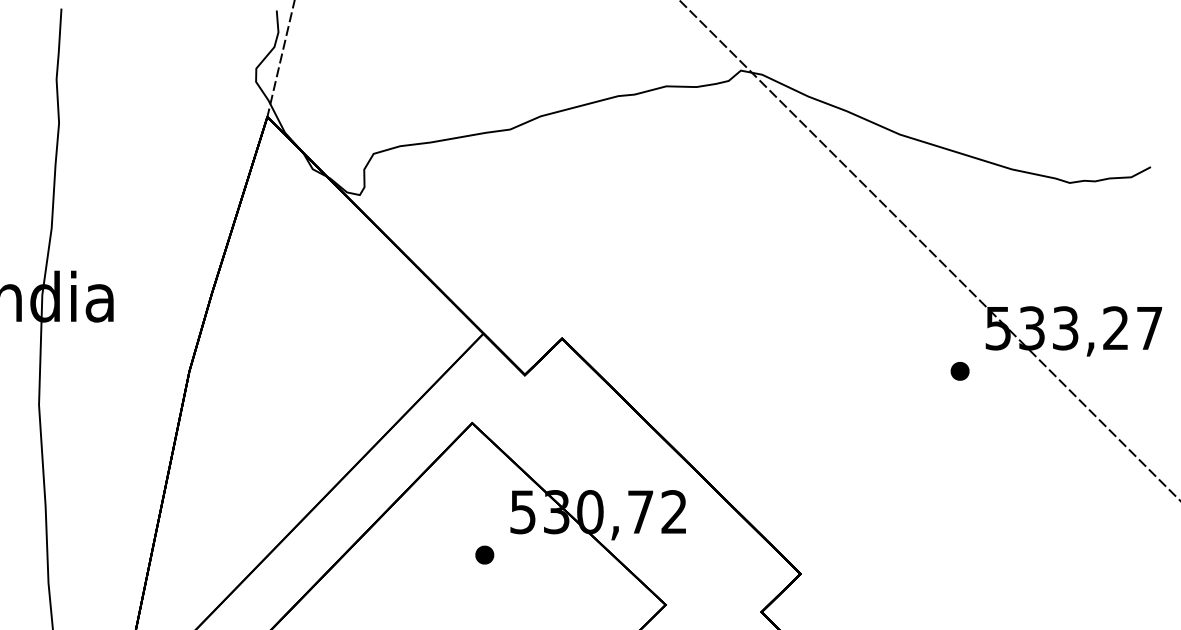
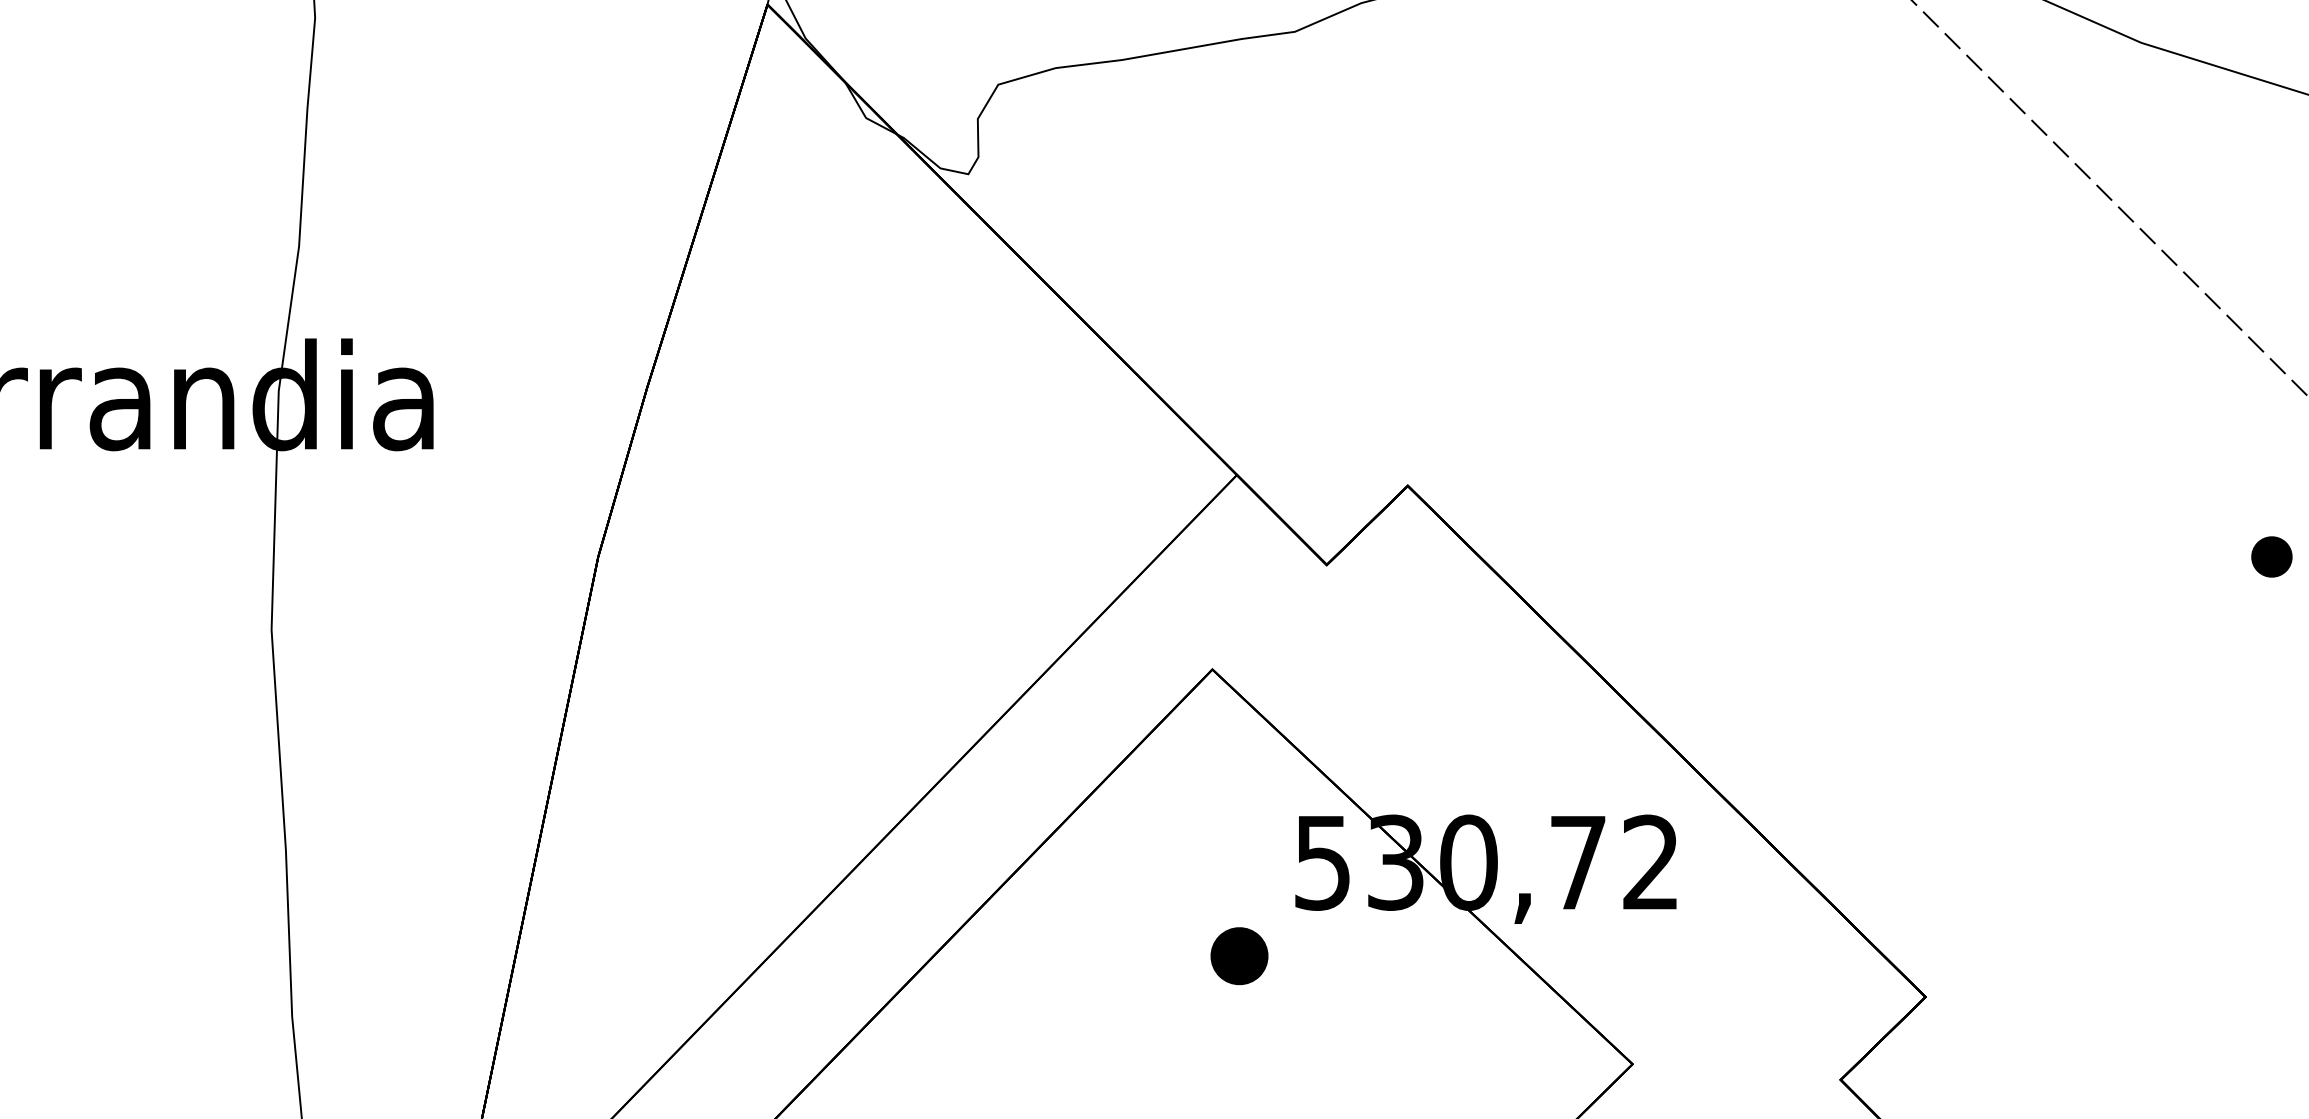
part: (484, 554) -> (1239, 954), size x1.4

